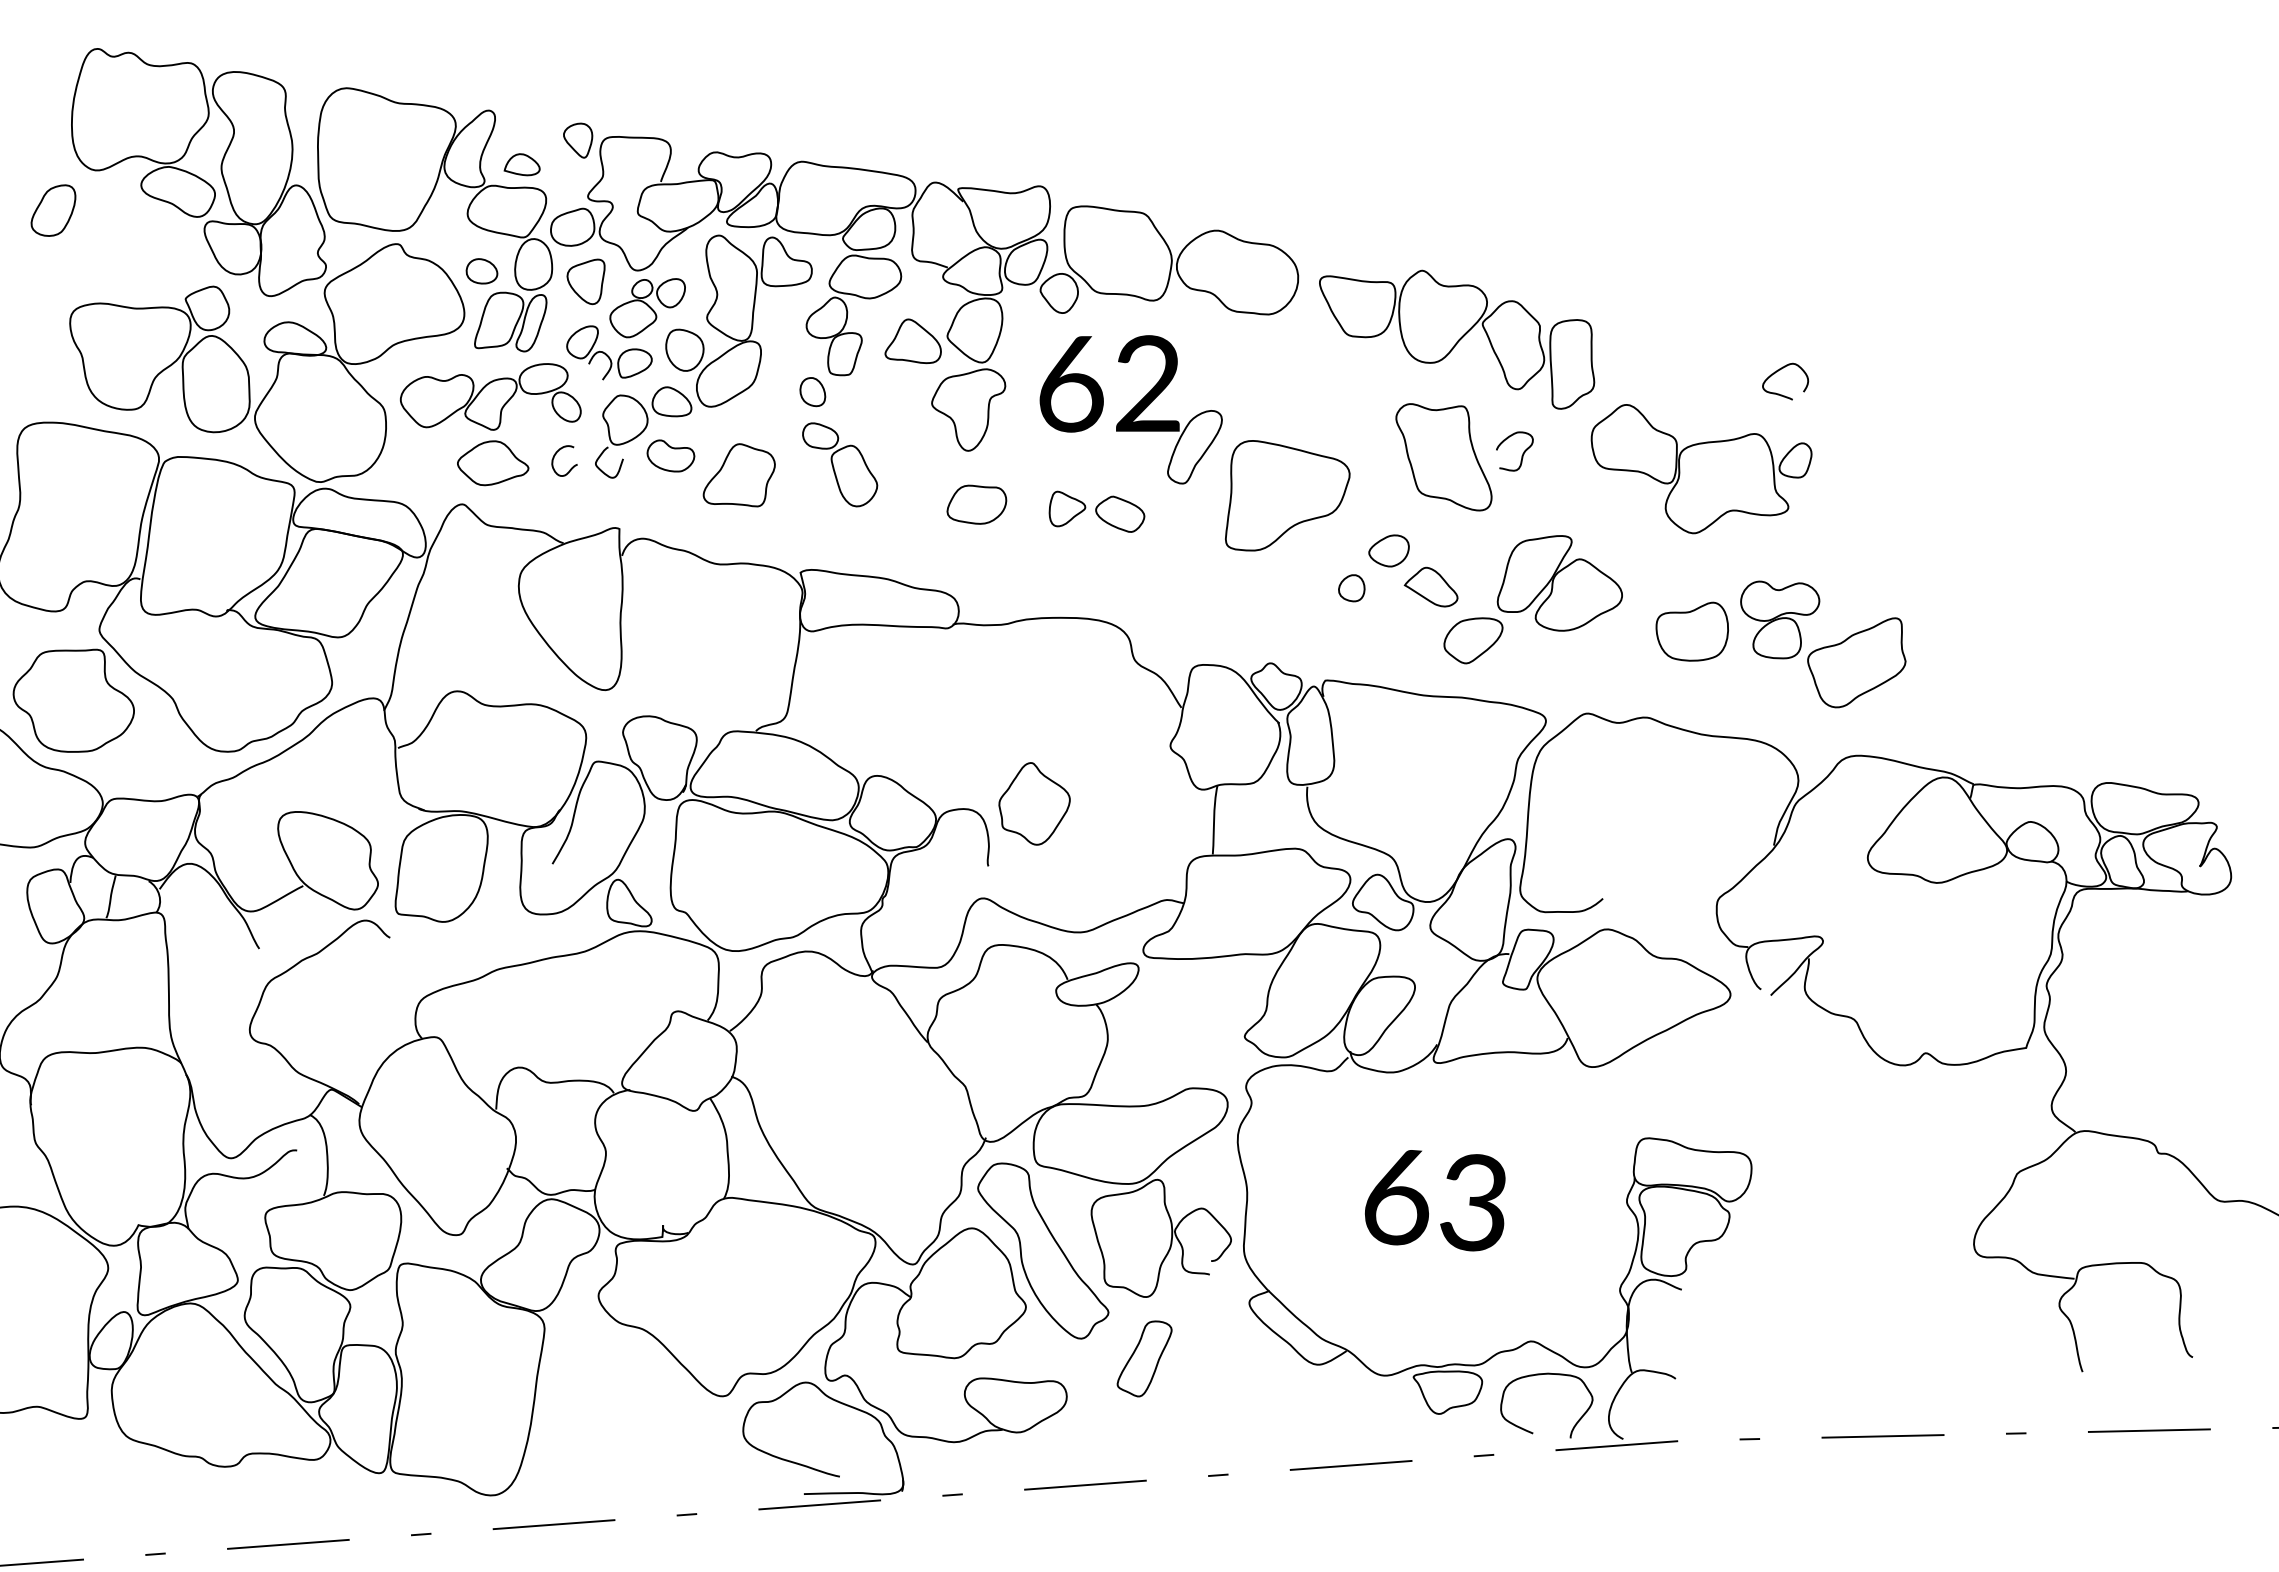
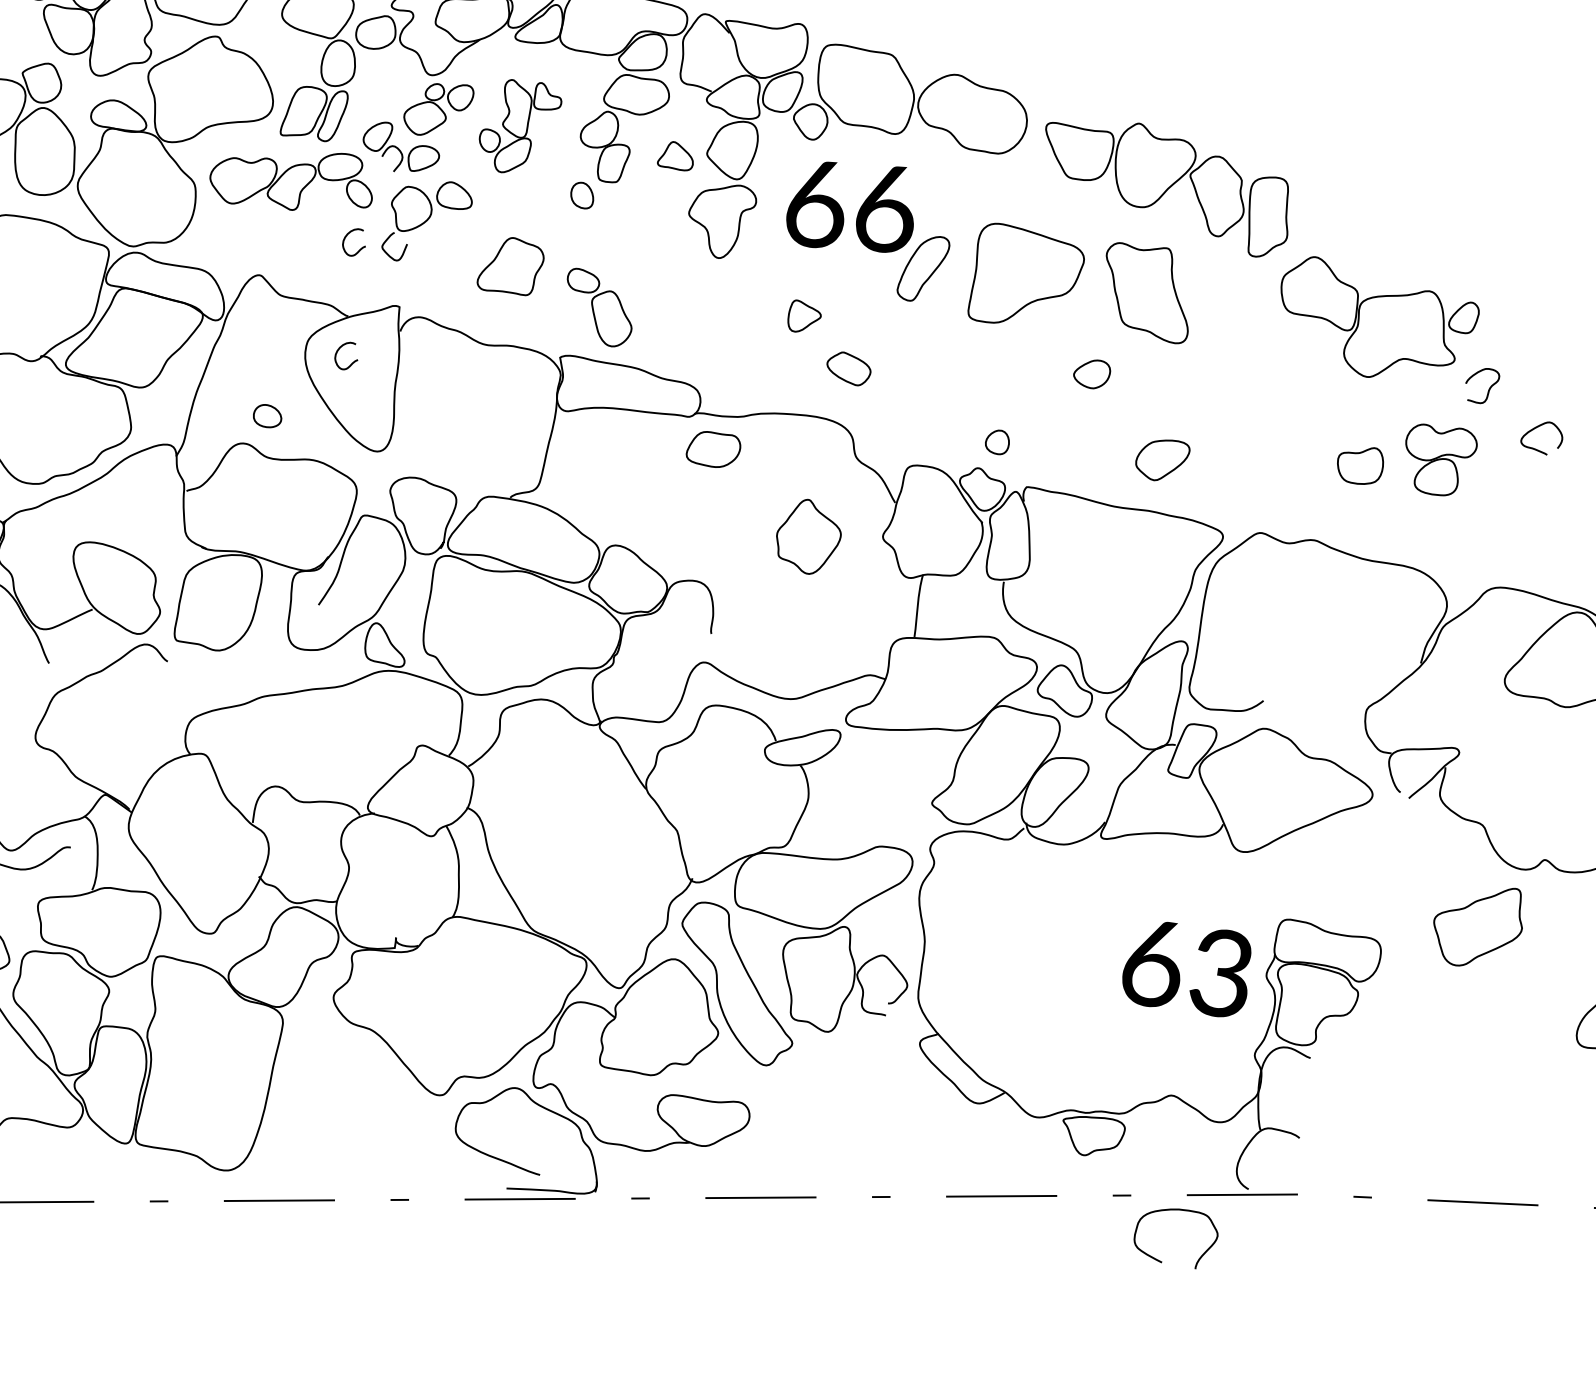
part: (481, 271) -> (267, 416), moved
part: (585, 281) -> (384, 81), removed
part: (738, 320) -> (519, 126), size x0.6
part: (912, 341) -> (675, 156), size x0.7
curve: (1777, 372) -> (1535, 429), moved
text: (1148, 383) -> (885, 208), 62 -> 66
part: (670, 455) -> (450, 243), removed
curve: (1521, 455) -> (1488, 389), moved
part: (493, 463) -> (290, 240), removed
part: (840, 464) -> (599, 307), moved
part: (1287, 495) -> (1026, 275), moved
part: (976, 504) -> (713, 449), moved
part: (1120, 513) -> (849, 368), moved
part: (1559, 583) -> (1243, 414), removed
part: (1430, 586) -> (1127, 408), removed
part: (1351, 588) -> (997, 442), moved
curve: (571, 593) -> (352, 362), added
part: (1691, 631) -> (1359, 465), size x0.7
part: (1856, 662) -> (1477, 926), moved
part: (1034, 803) -> (808, 536), moved
text: (1435, 1200) -> (1186, 968), moved
part: (1144, 1358) -> (821, 1087), removed
curve: (1533, 1432) -> (1162, 1261), moved

